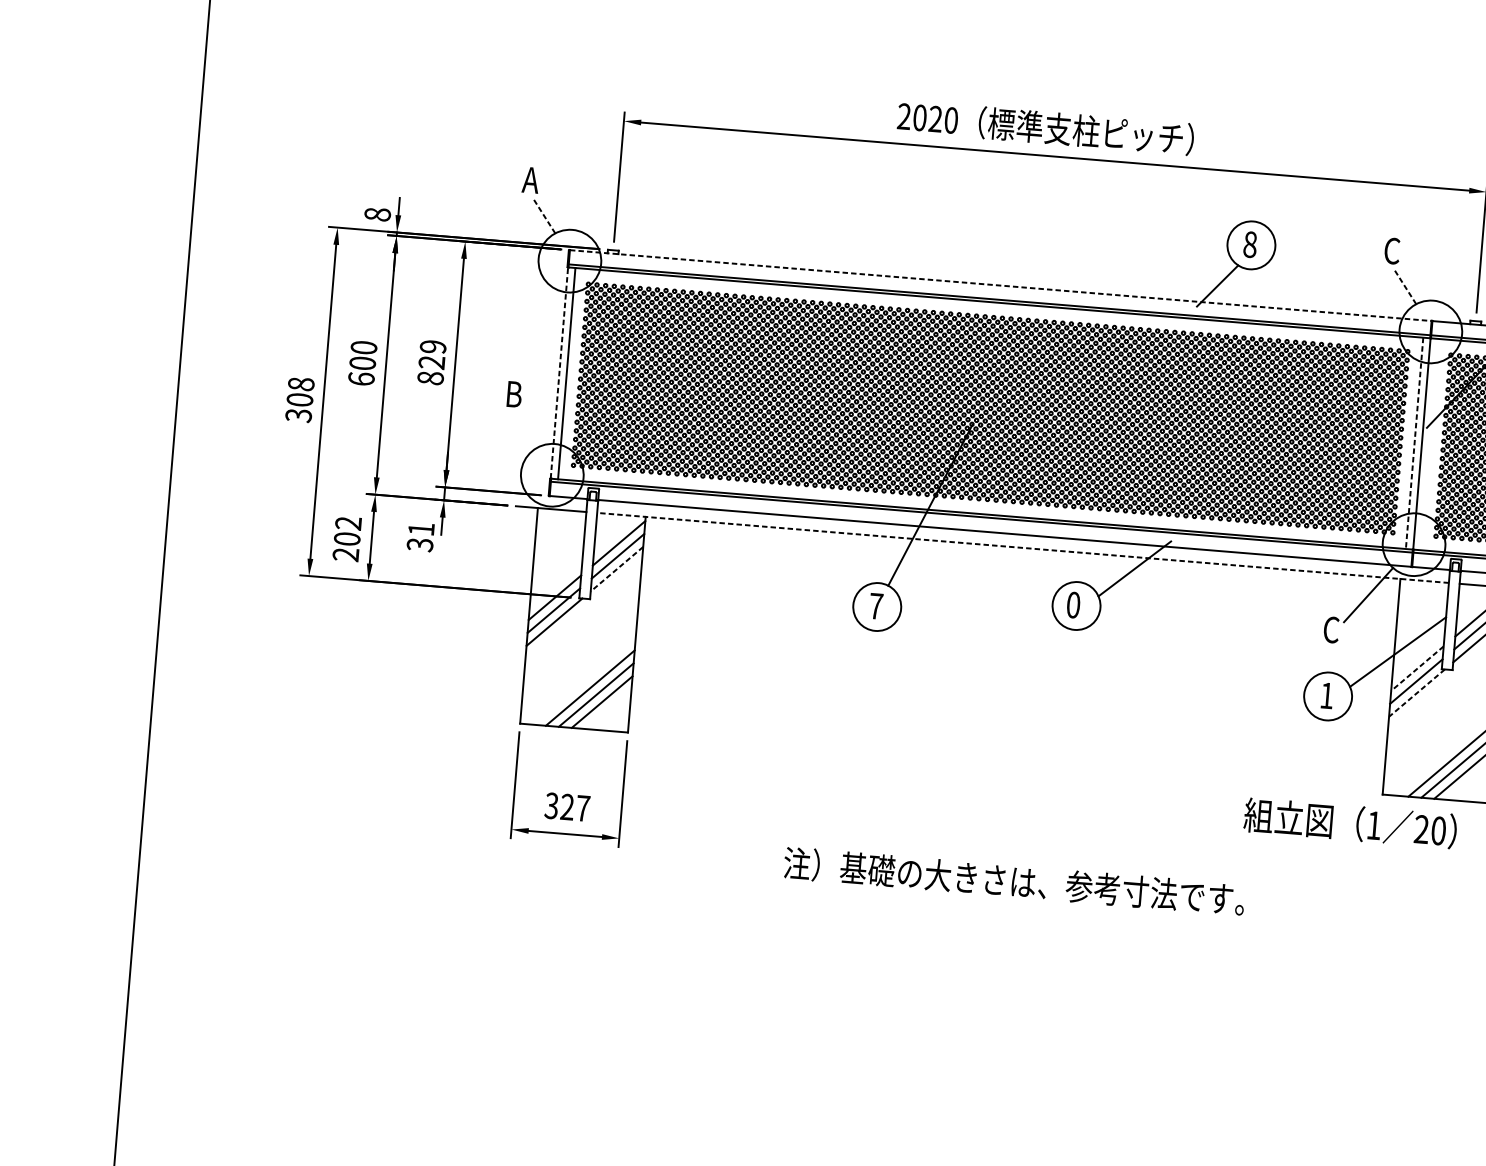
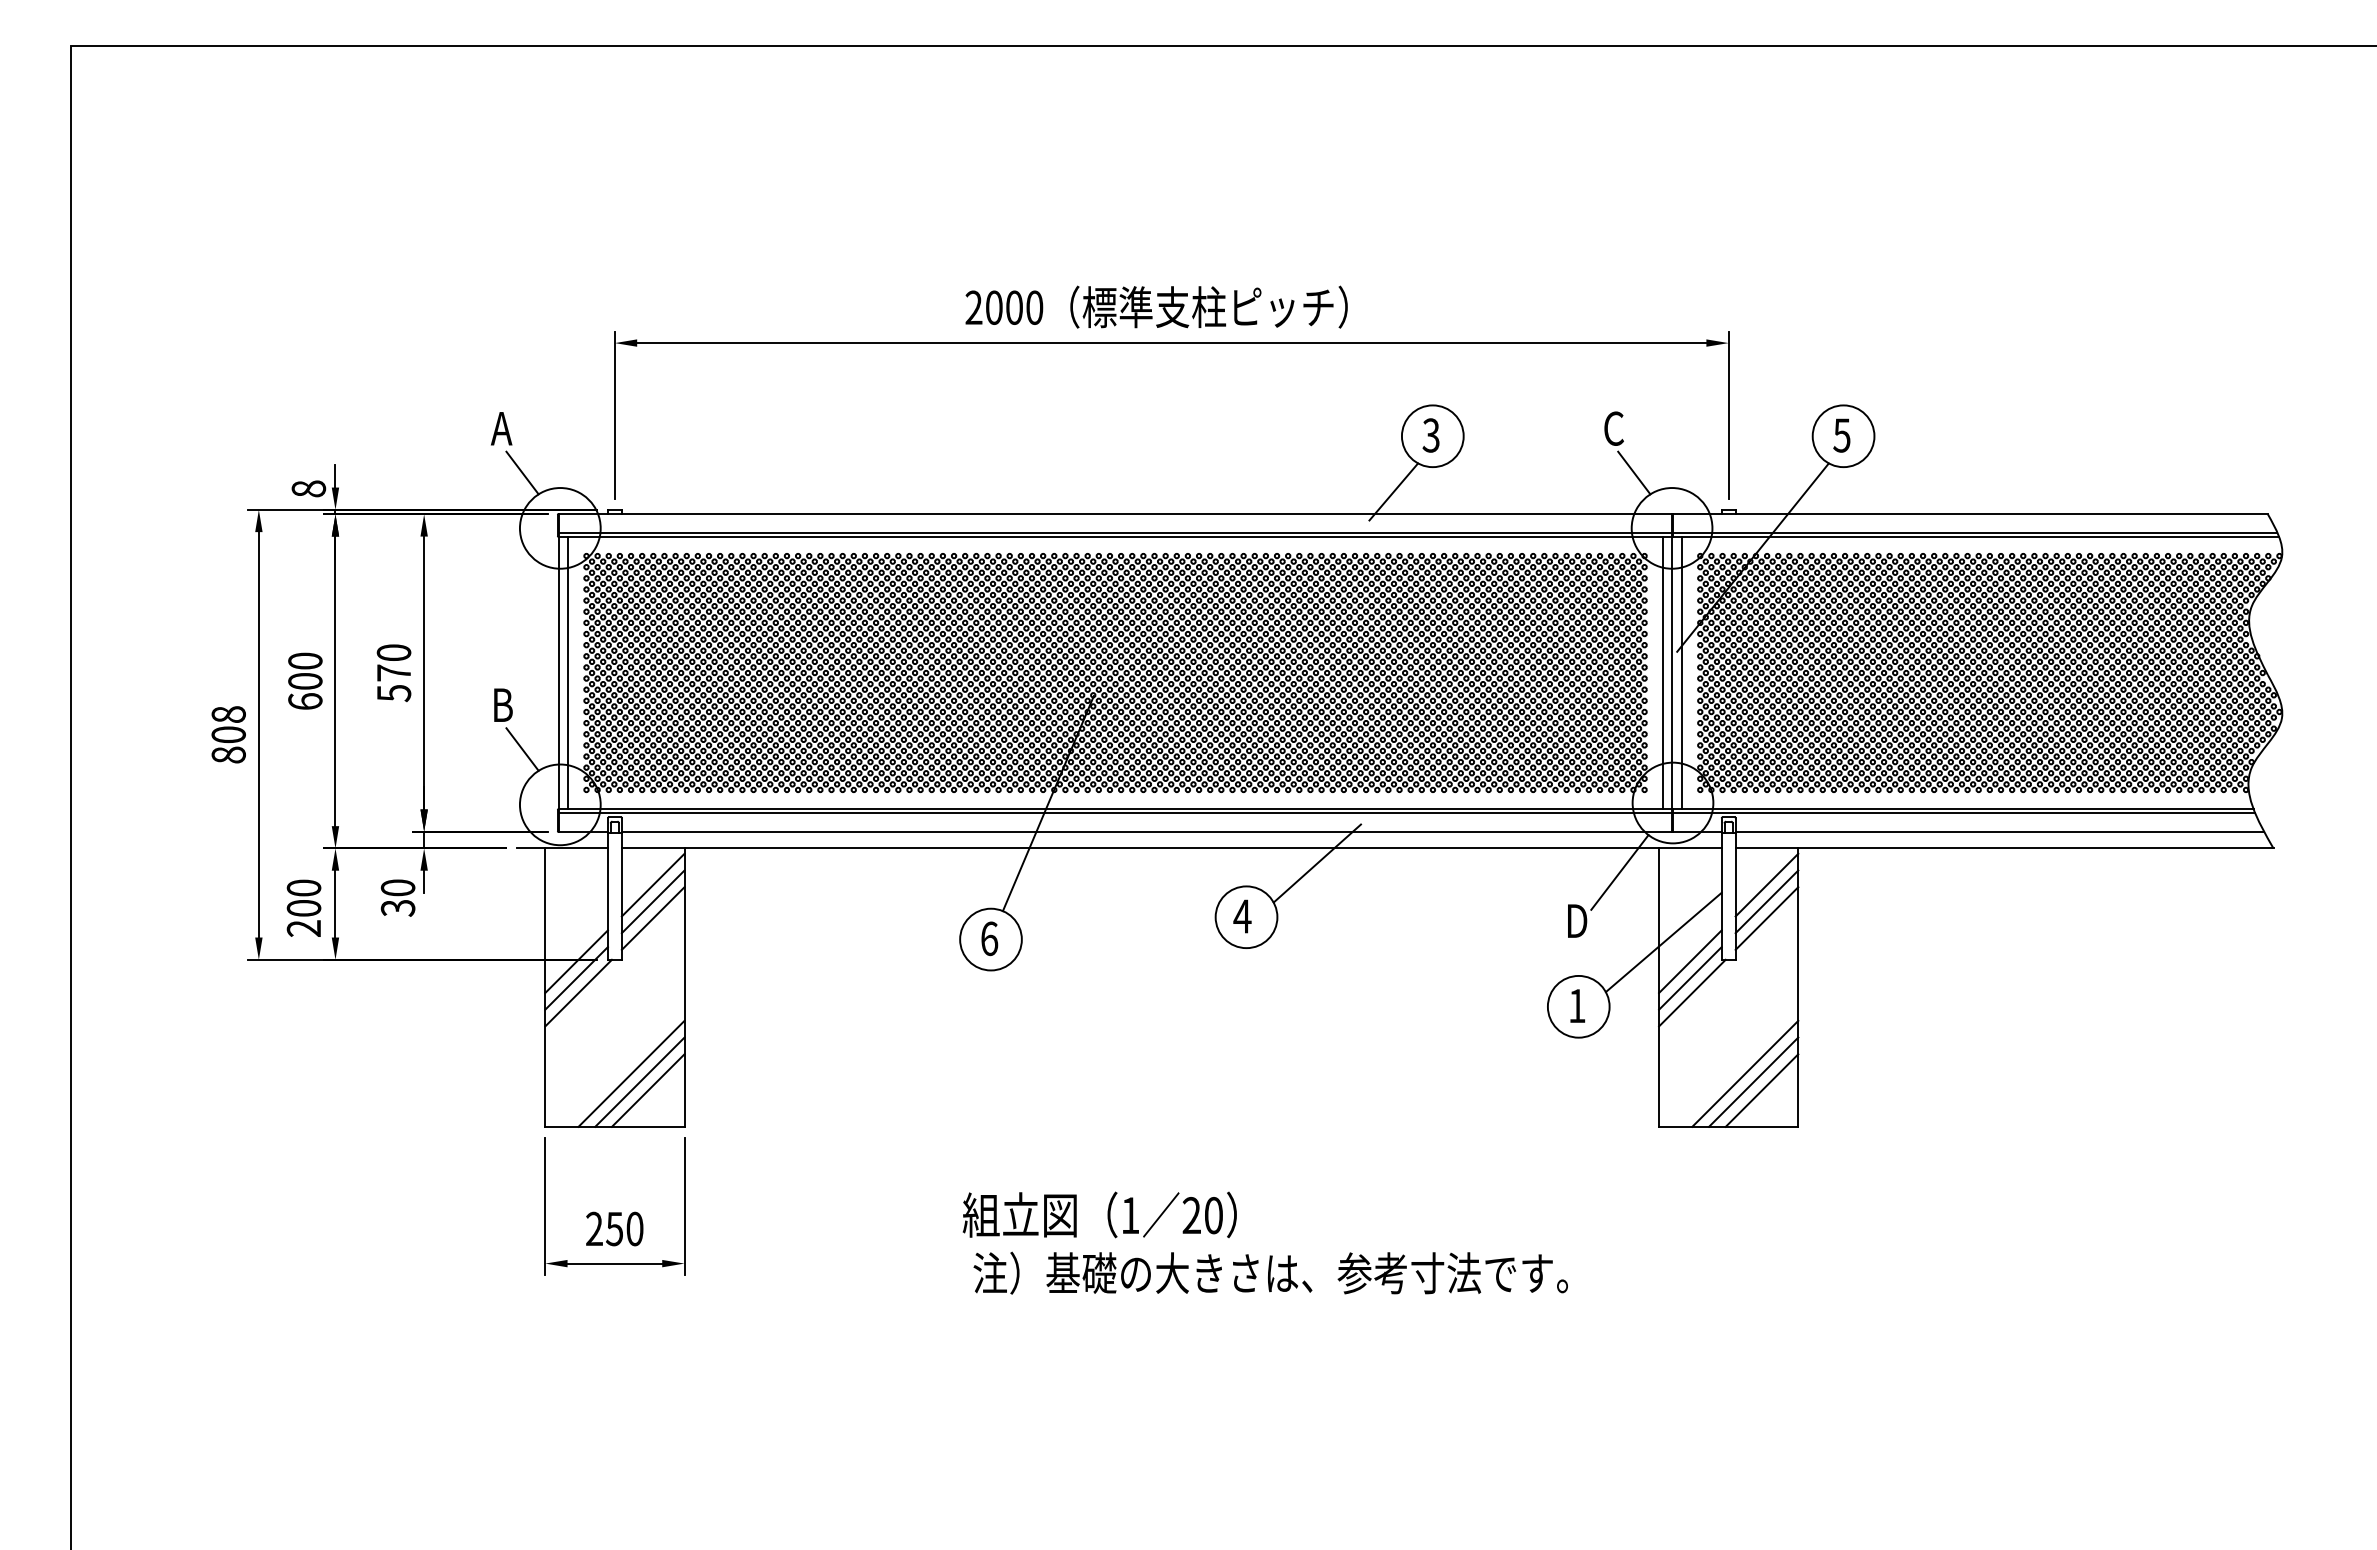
text: (935, 119) -> (1014, 307), 2020 -> 2000
line: (544, 216) -> (522, 473), dashed -> solid
text: (1249, 244) -> (1430, 435), 8 -> 3
line: (1001, 285) -> (1116, 514), dashed -> solid
line: (1405, 287) -> (1634, 473), dashed -> solid
text: (431, 362) -> (393, 673), 829 -> 570
line: (559, 372) -> (558, 672), dashed -> solid
text: (298, 415) -> (228, 754), 308 -> 808
line: (526, 429) -> (522, 749), added
line: (1414, 443) -> (1662, 673), dashed -> solid
line: (1428, 444) -> (1681, 672), added
text: (348, 522) -> (303, 887), 202 -> 200
text: (420, 528) -> (397, 887), 31 -> 30
line: (1022, 547) -> (1171, 848), dashed -> solid
line: (616, 569) -> (652, 918), dashed -> solid
text: (1073, 605) -> (1242, 916), 0 -> 4
text: (876, 606) -> (989, 938), 7 -> 6
text: (1331, 629) -> (1576, 920), C -> D
line: (1417, 669) -> (1690, 962), dashed -> solid
line: (1417, 693) -> (1692, 993), dashed -> solid
text: (567, 806) -> (614, 1228), 327 -> 250
text: (1350, 822) -> (1099, 1214), moved
text: (1014, 880) -> (1270, 1272), moved

